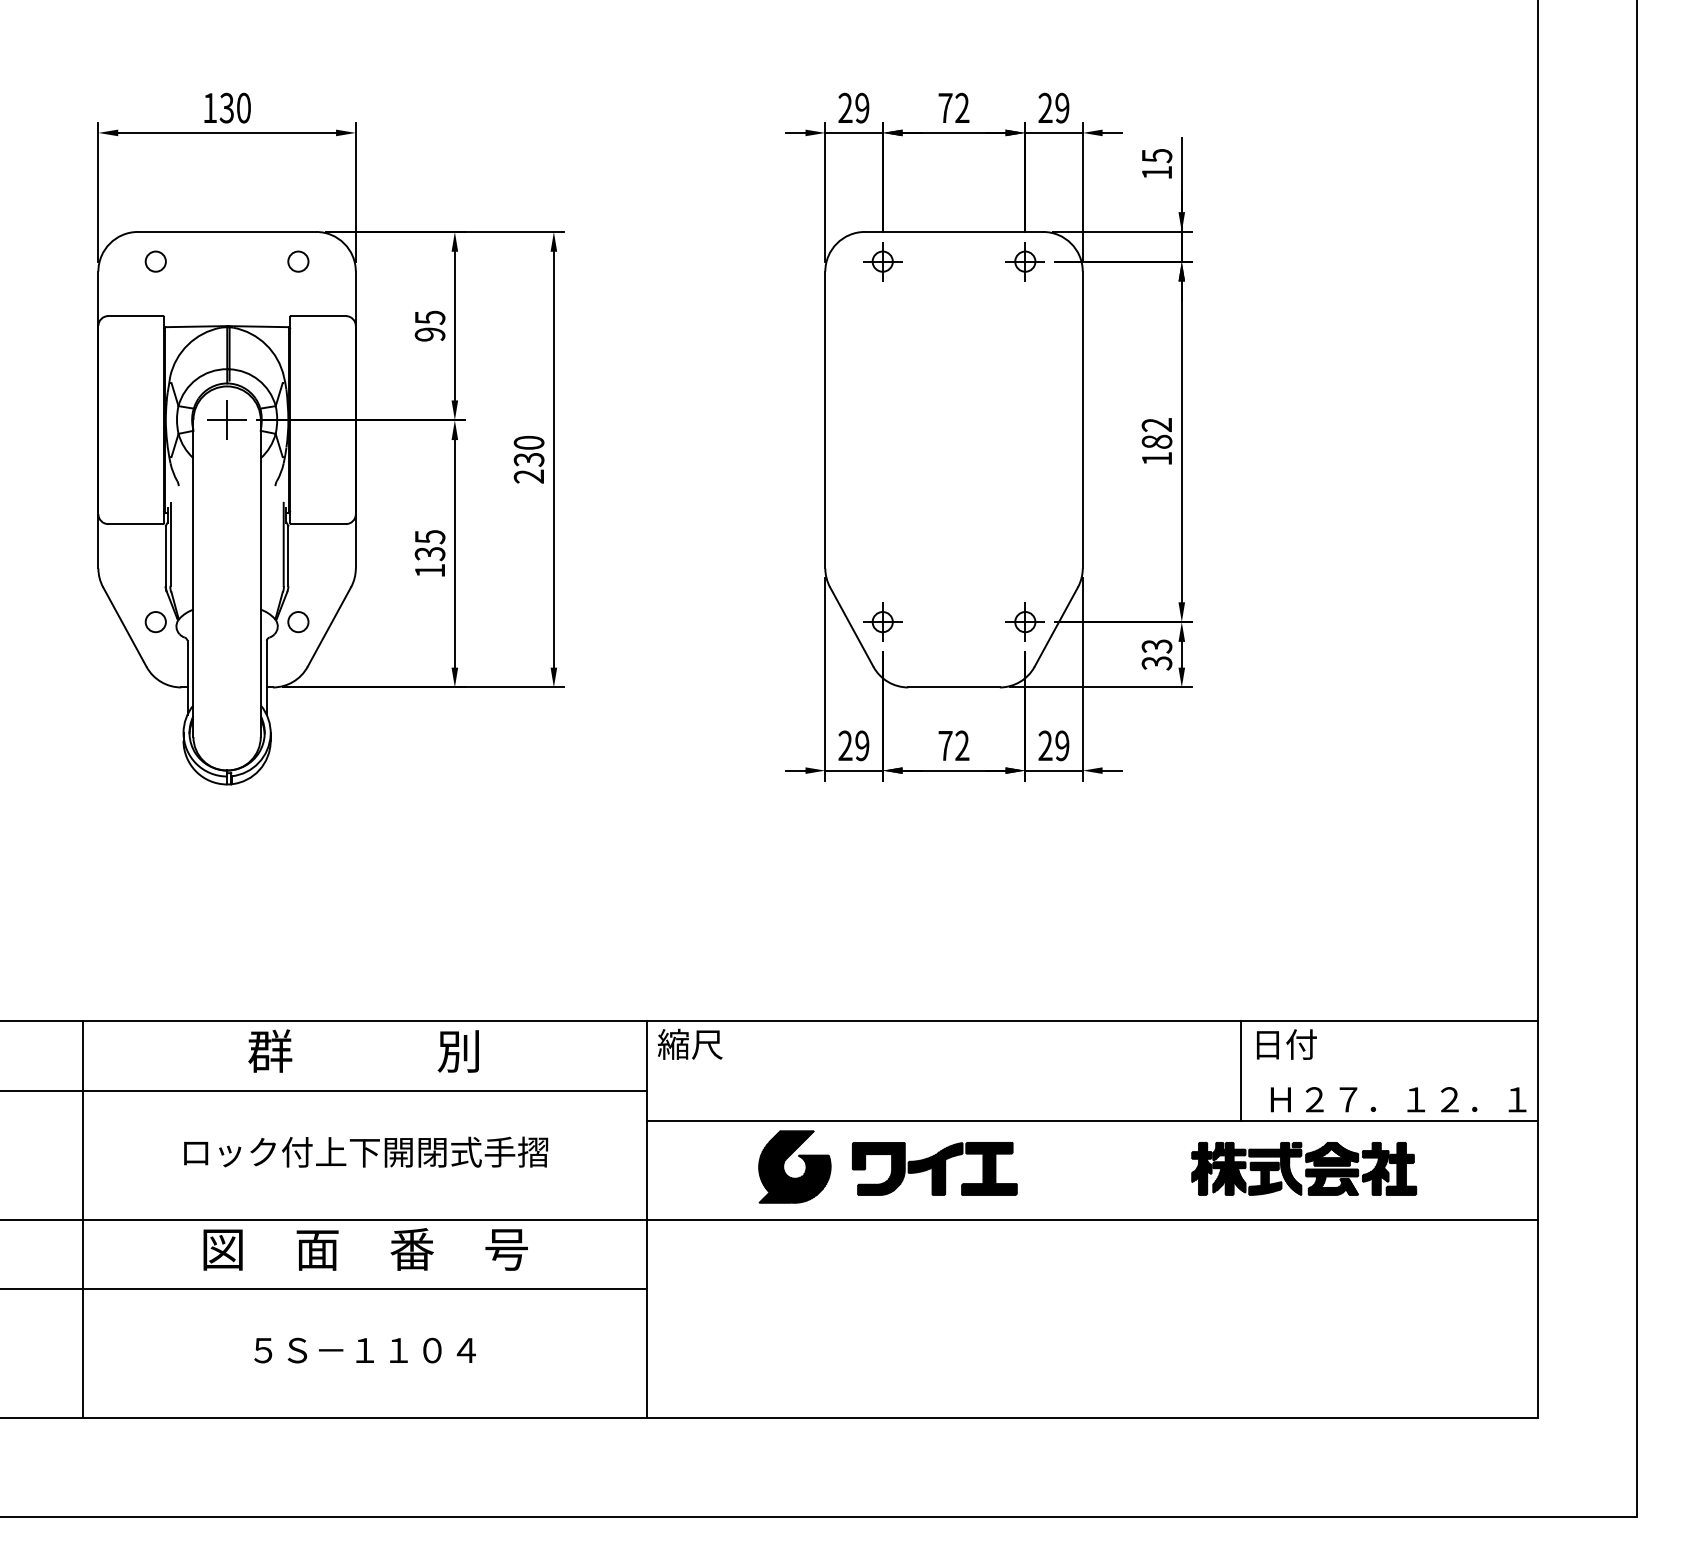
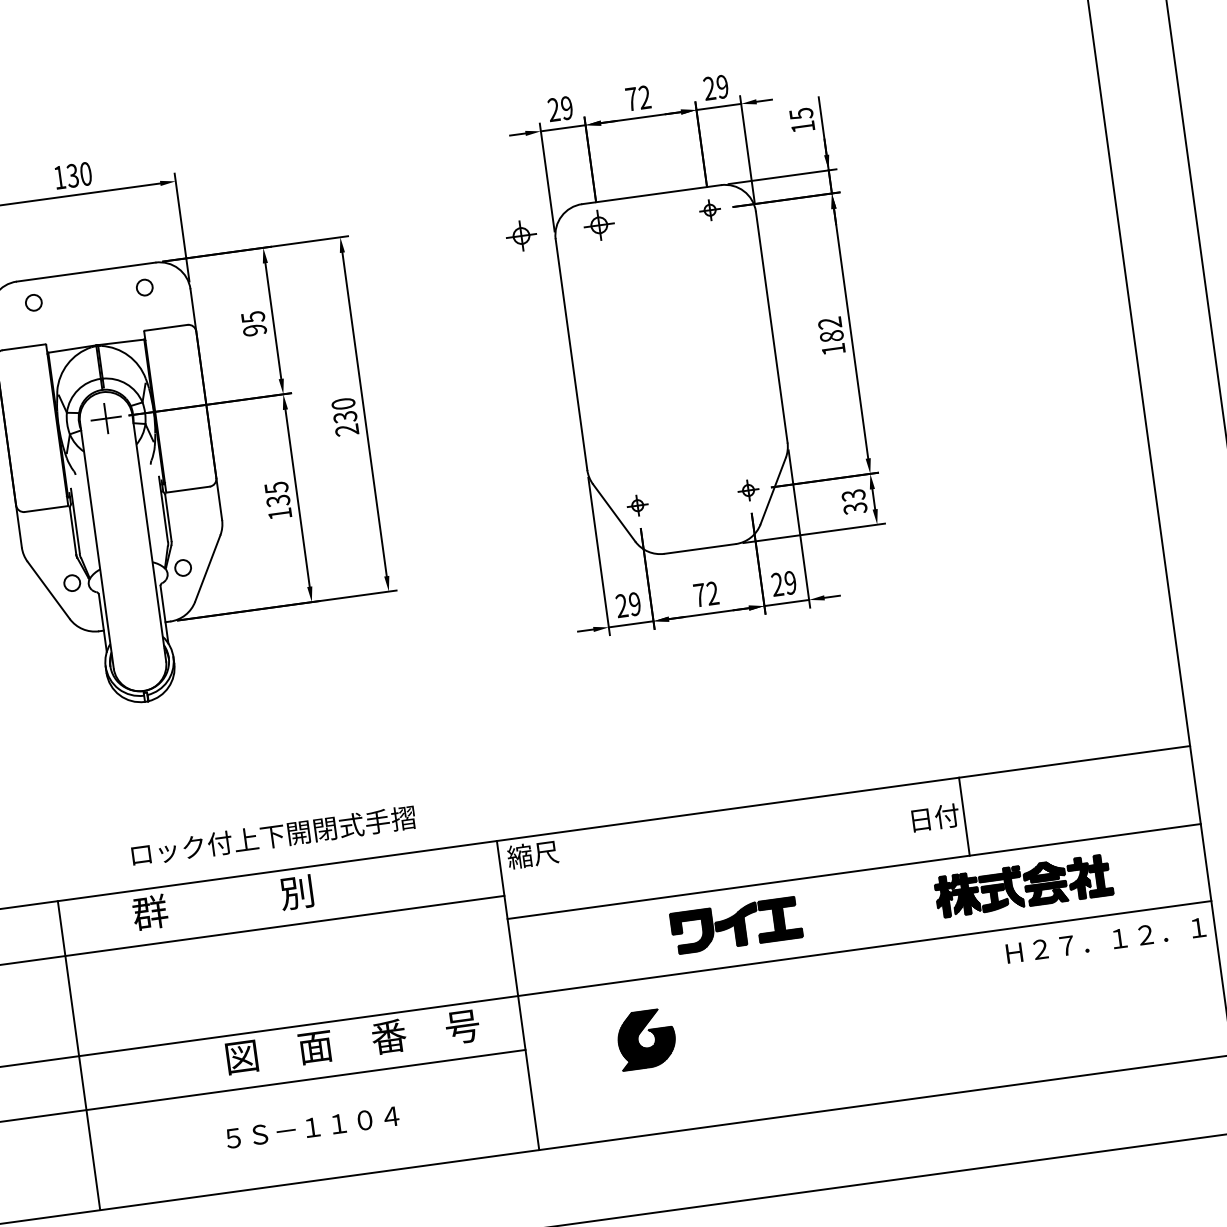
part: (782, 261) -> (521, 235), added
part: (1024, 261) -> (709, 210), size x0.7
part: (882, 621) -> (637, 505), size x0.7
part: (1024, 621) -> (747, 490), size x0.7
text: (1286, 1044) -> (935, 817), moved
text: (363, 1050) -> (222, 902), moved
text: (1398, 1099) -> (1105, 940), moved
text: (366, 1151) -> (273, 835), moved
part: (786, 1160) -> (639, 1035), moved
text: (365, 1249) -> (352, 1041), moved

